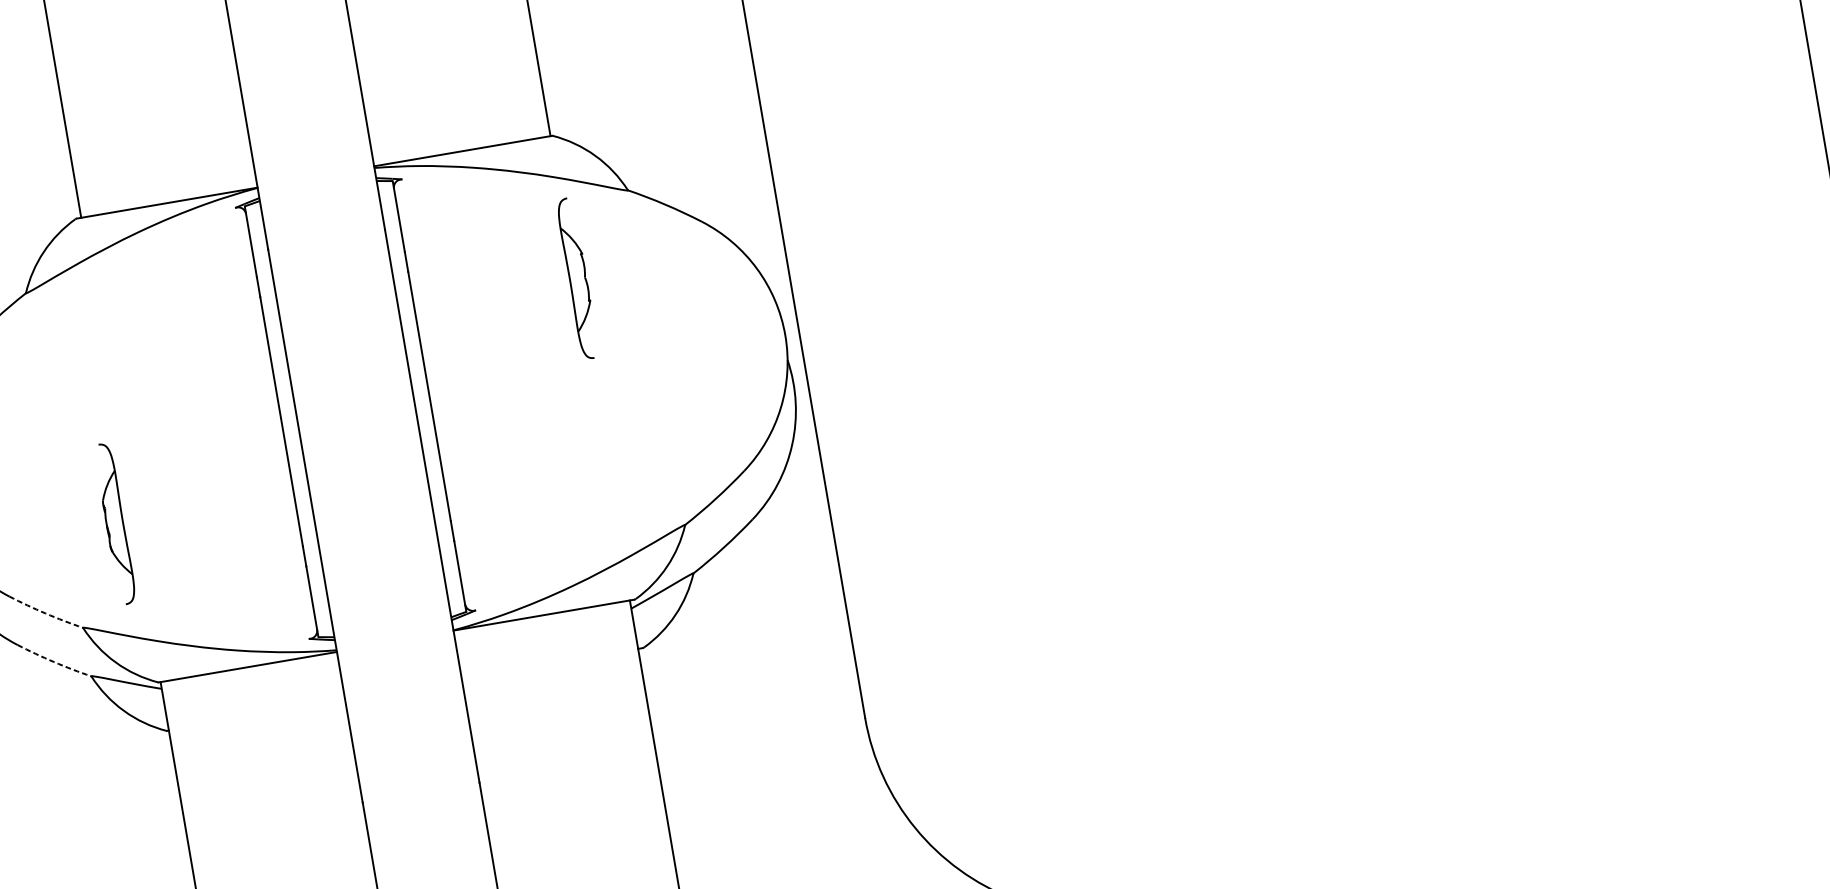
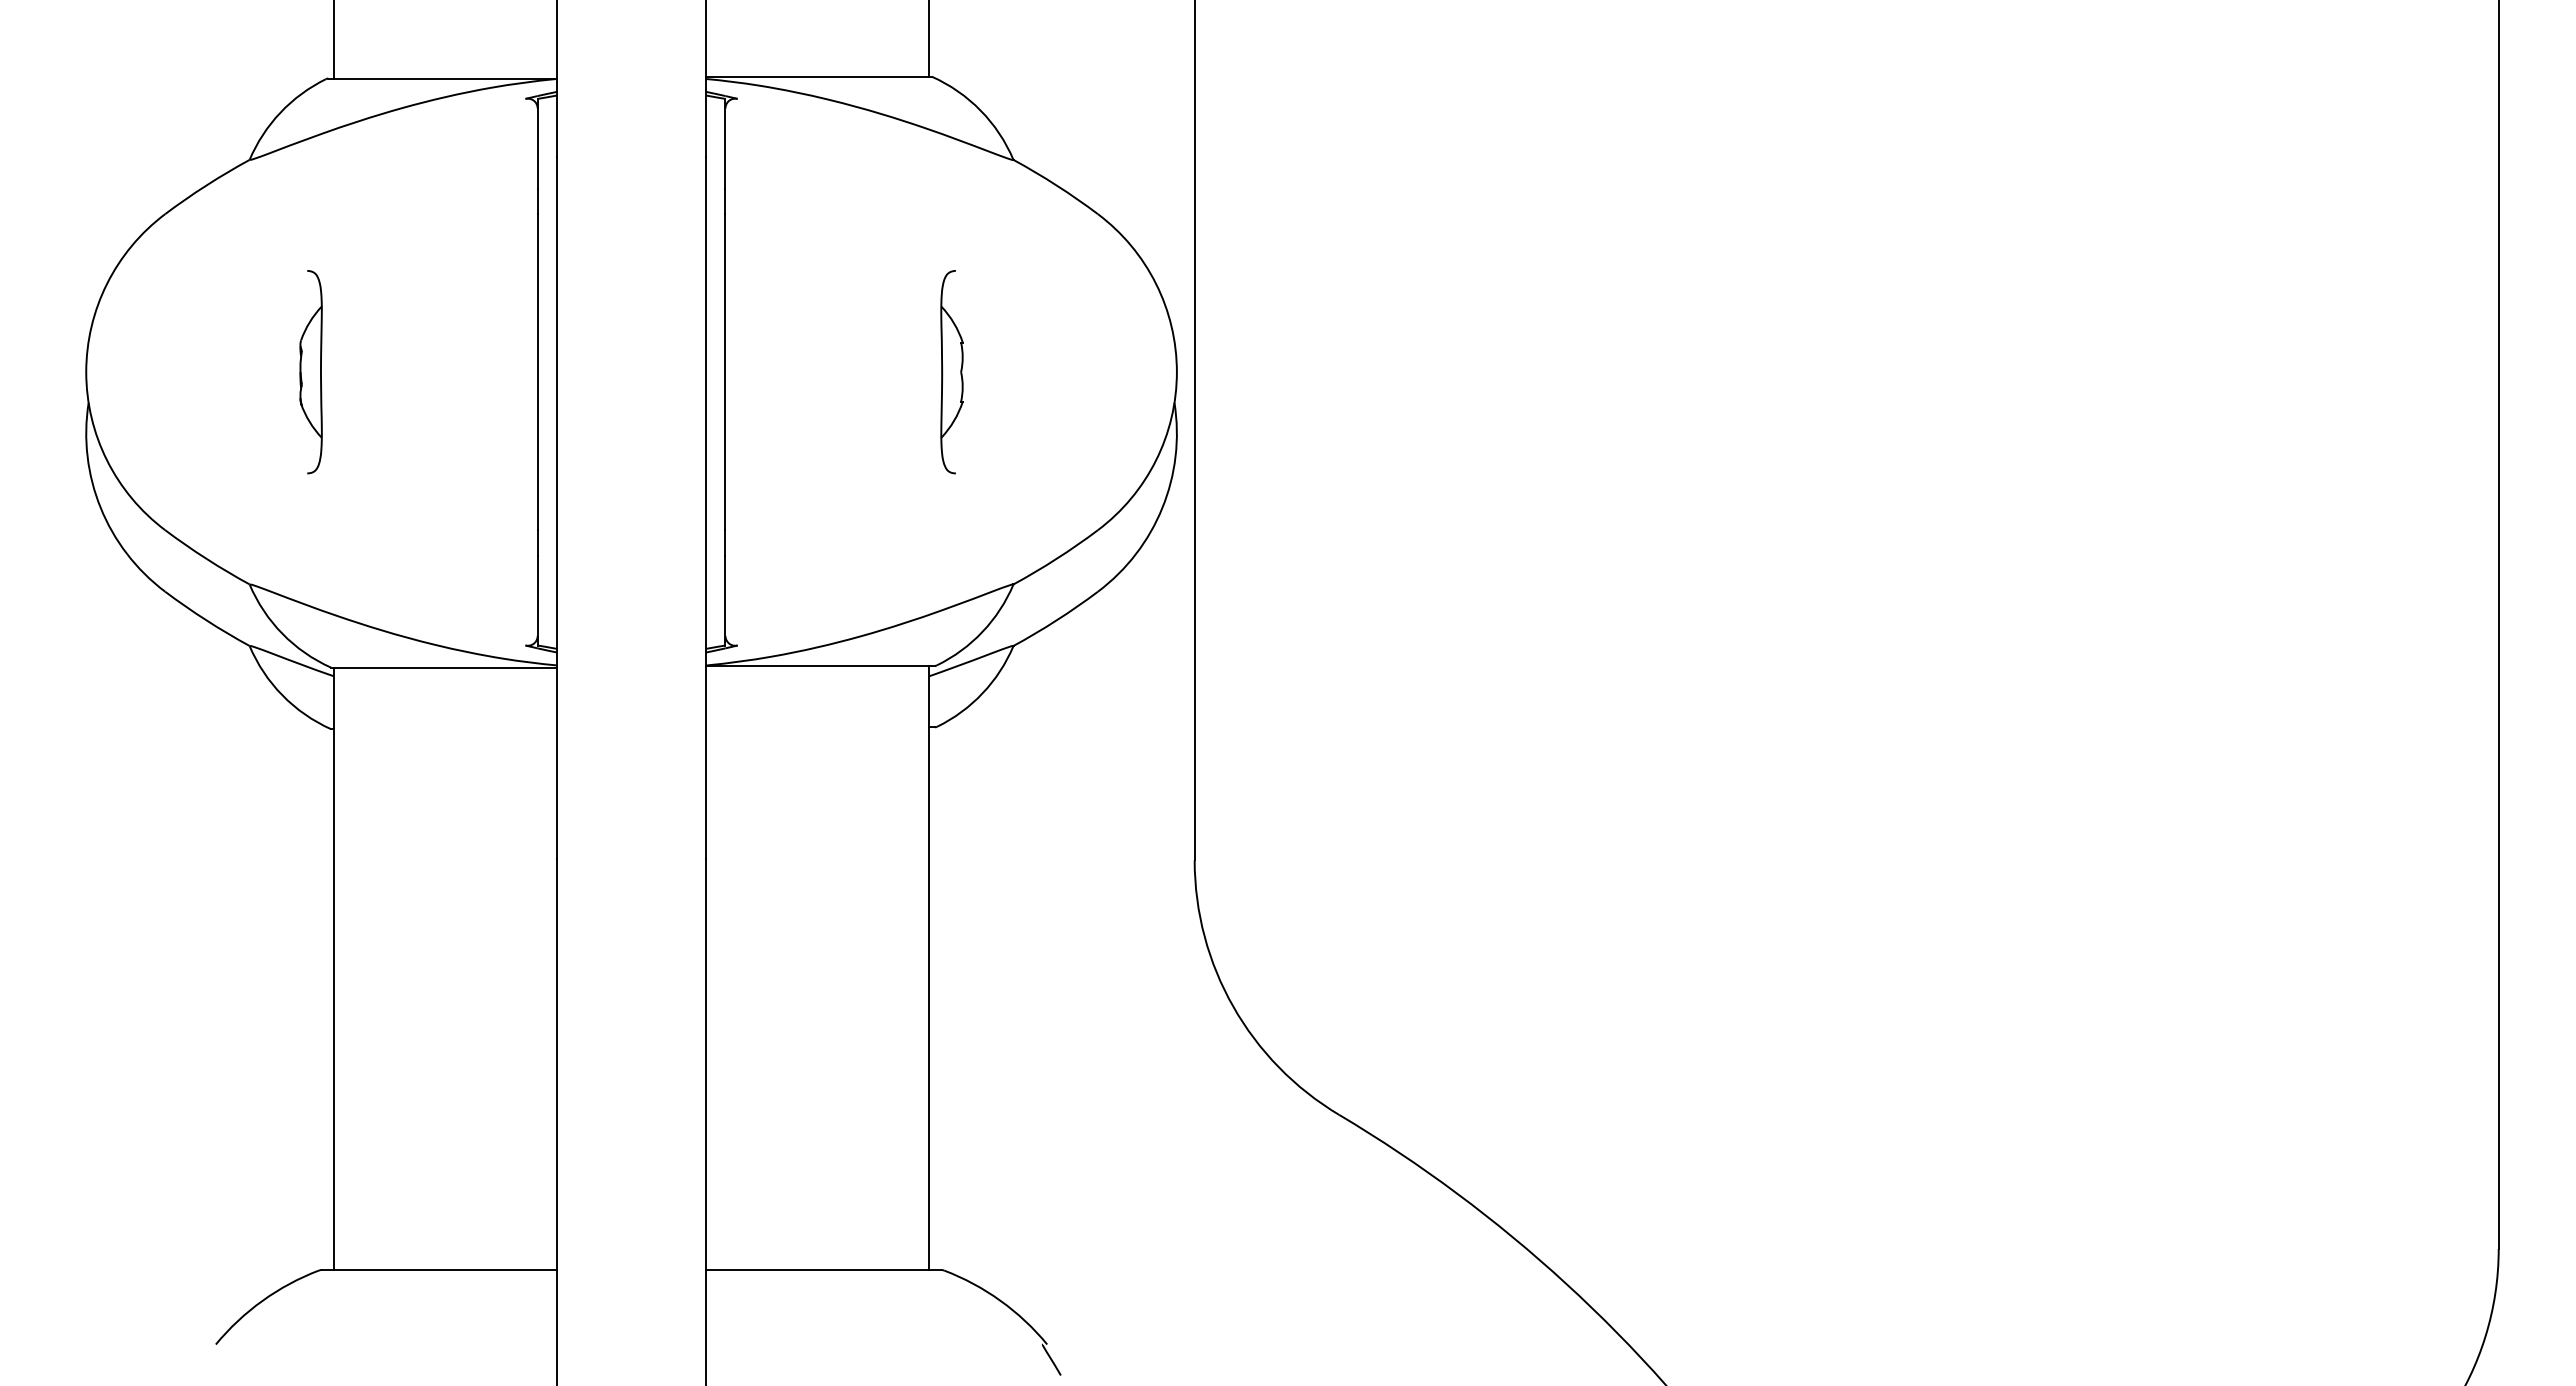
part: (577, 278) -> (951, 372), moved
part: (114, 524) -> (310, 372), moved
arc: (45, 613) -> (206, 558), dashed -> solid
arc: (53, 662) -> (206, 620), dashed -> solid

